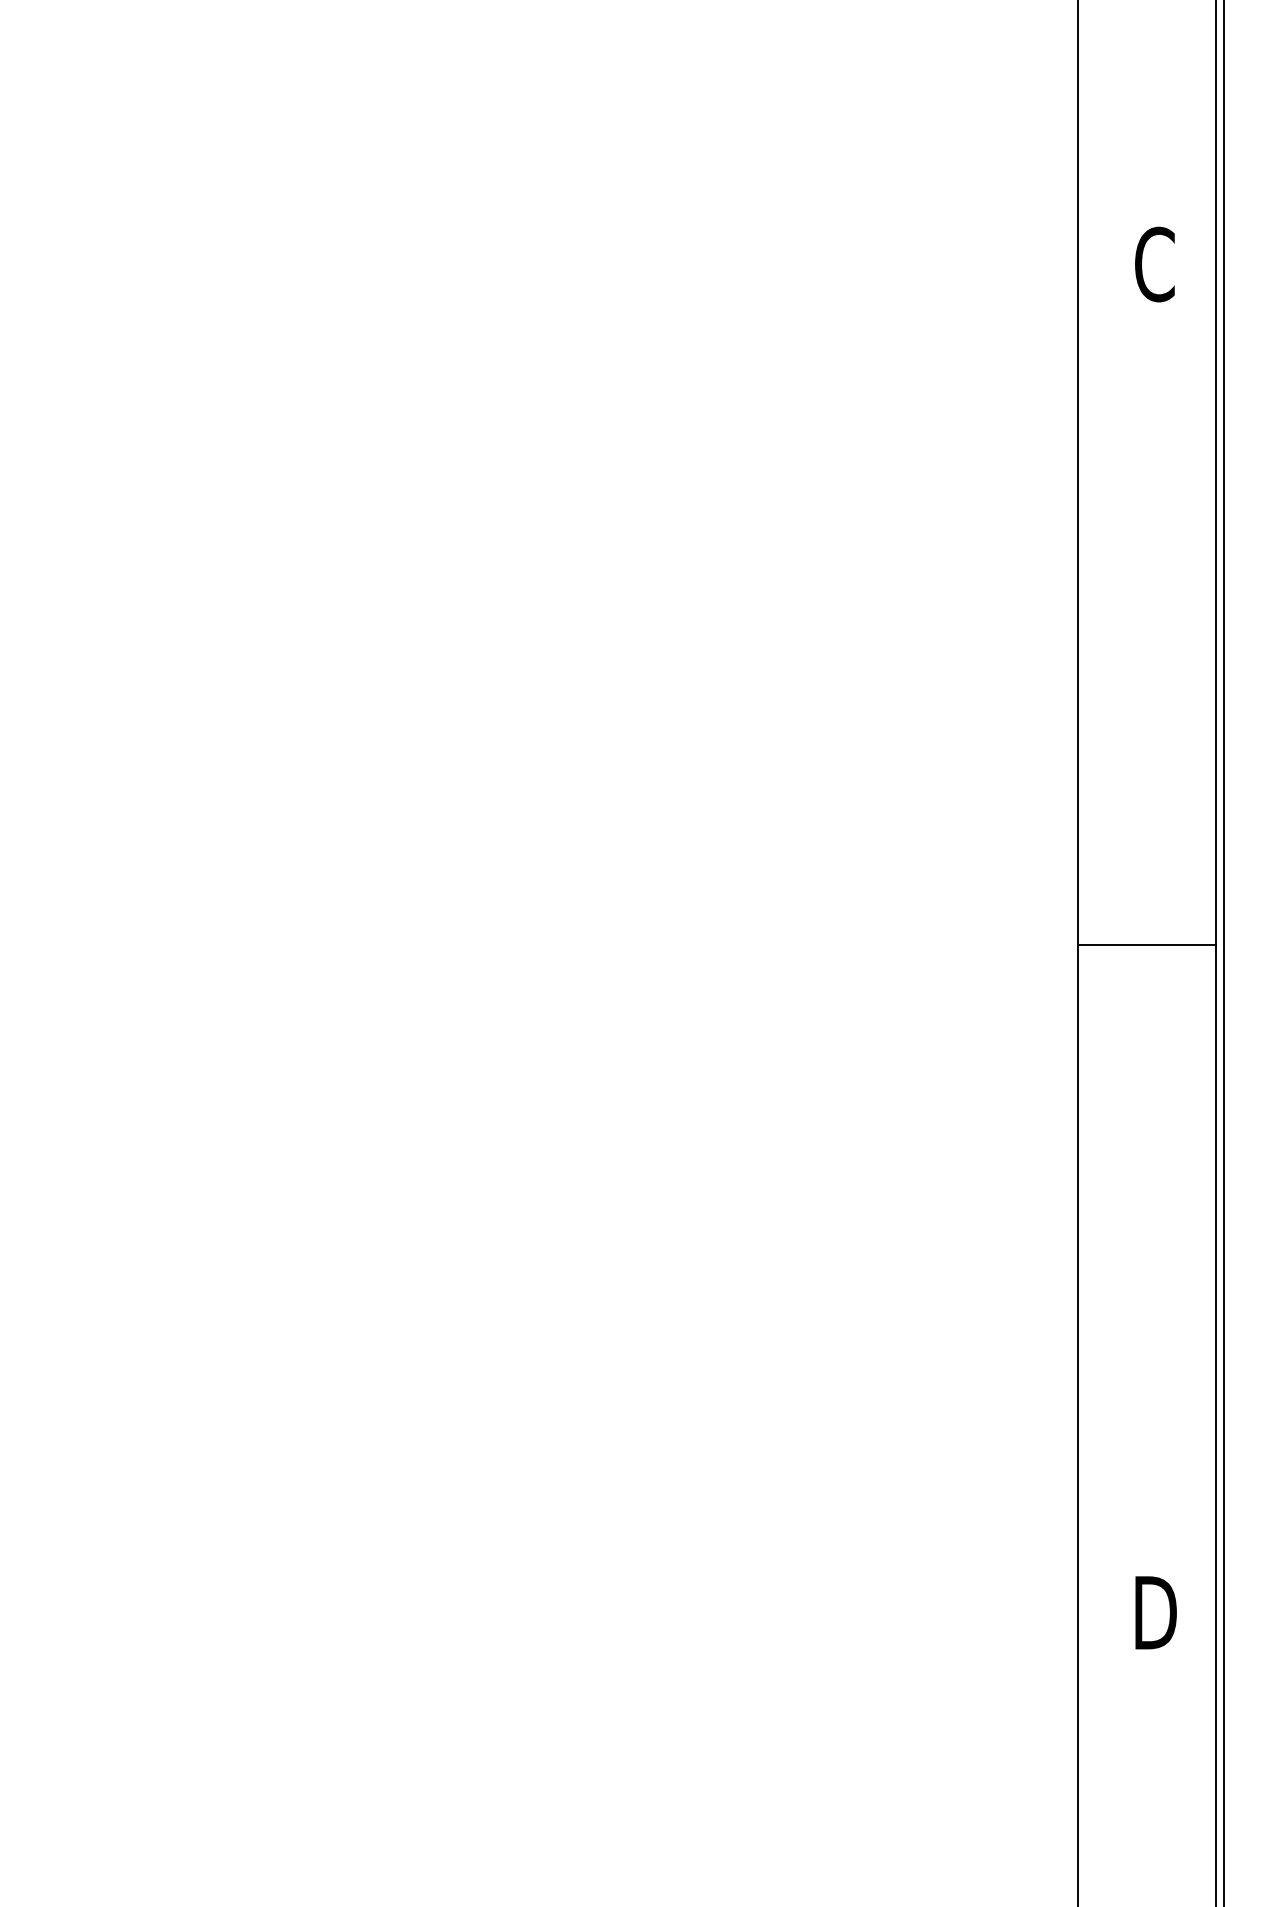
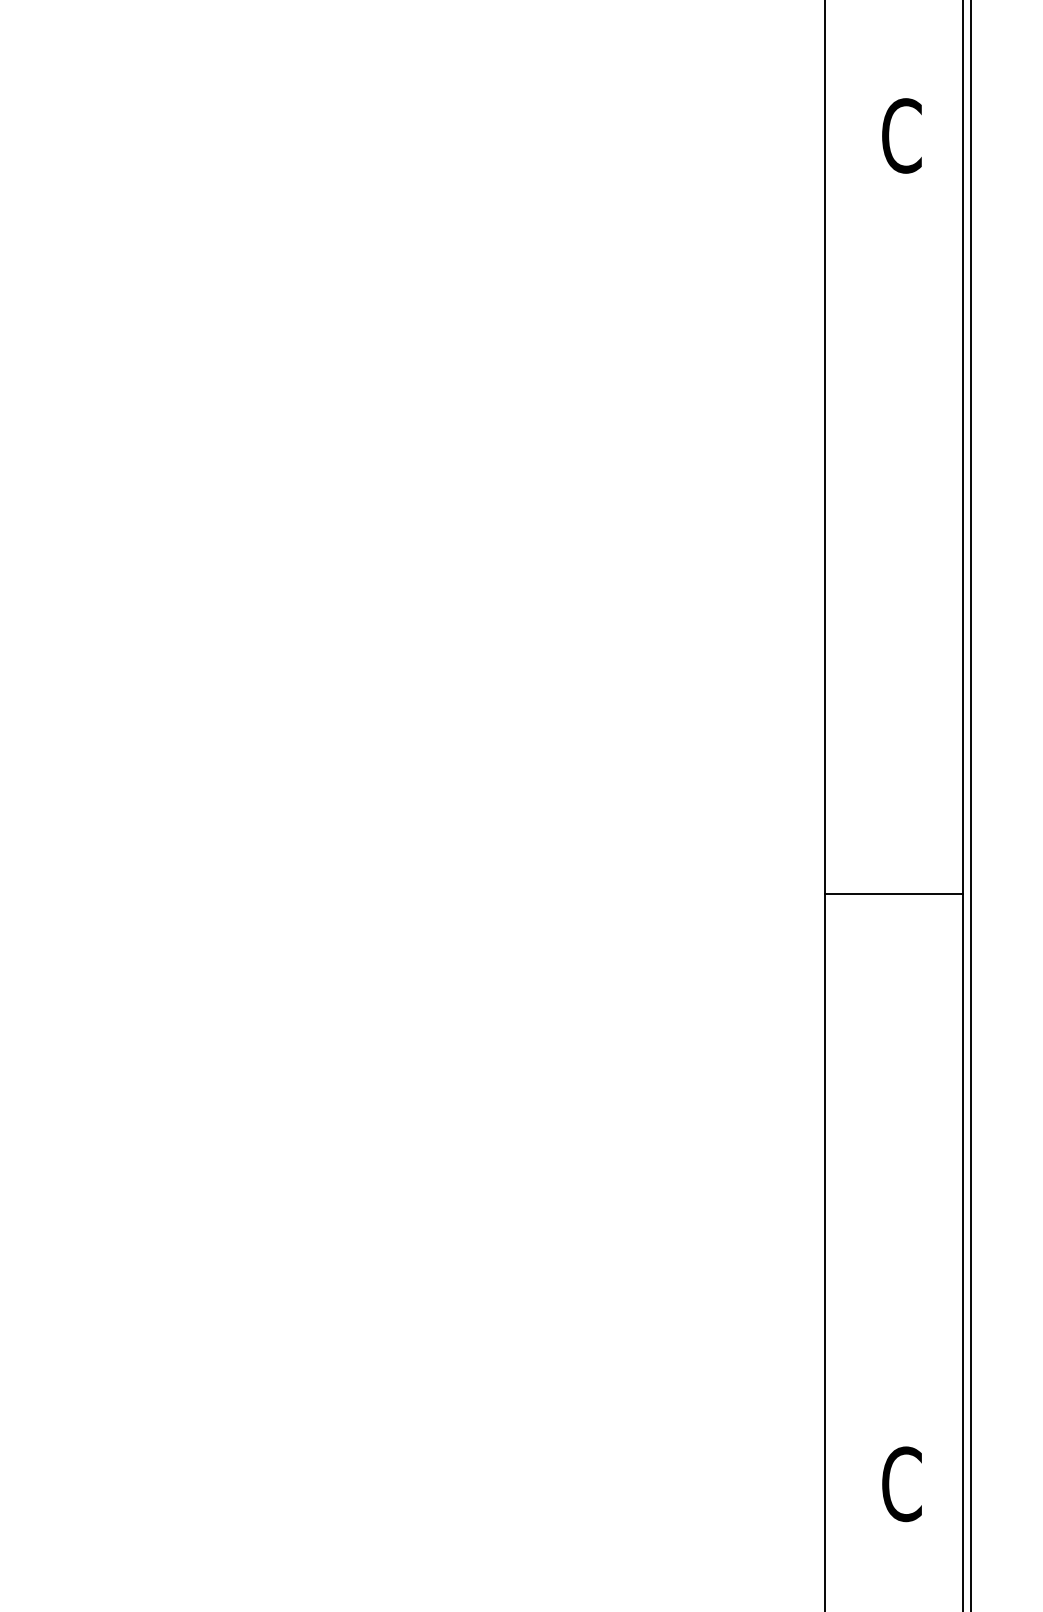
line: (1146, 945) -> (893, 893), moved
text: (1155, 1612) -> (902, 1483), D -> C

